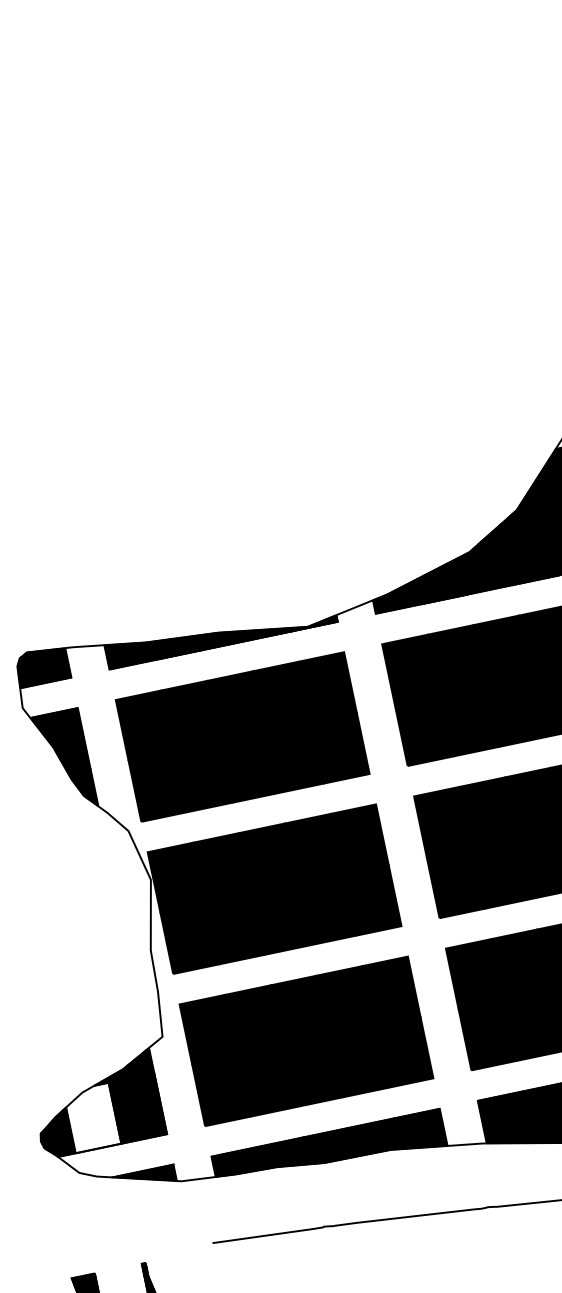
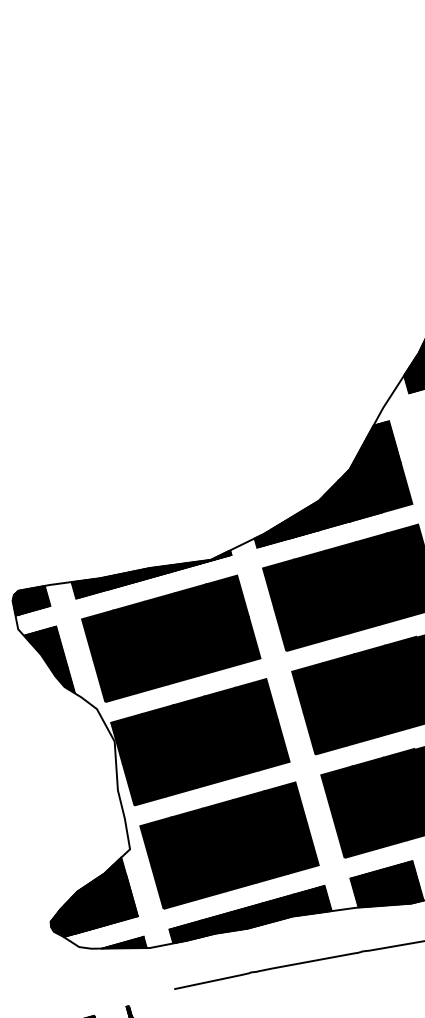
hatch: (93, 1117) -> (86, 908), added

